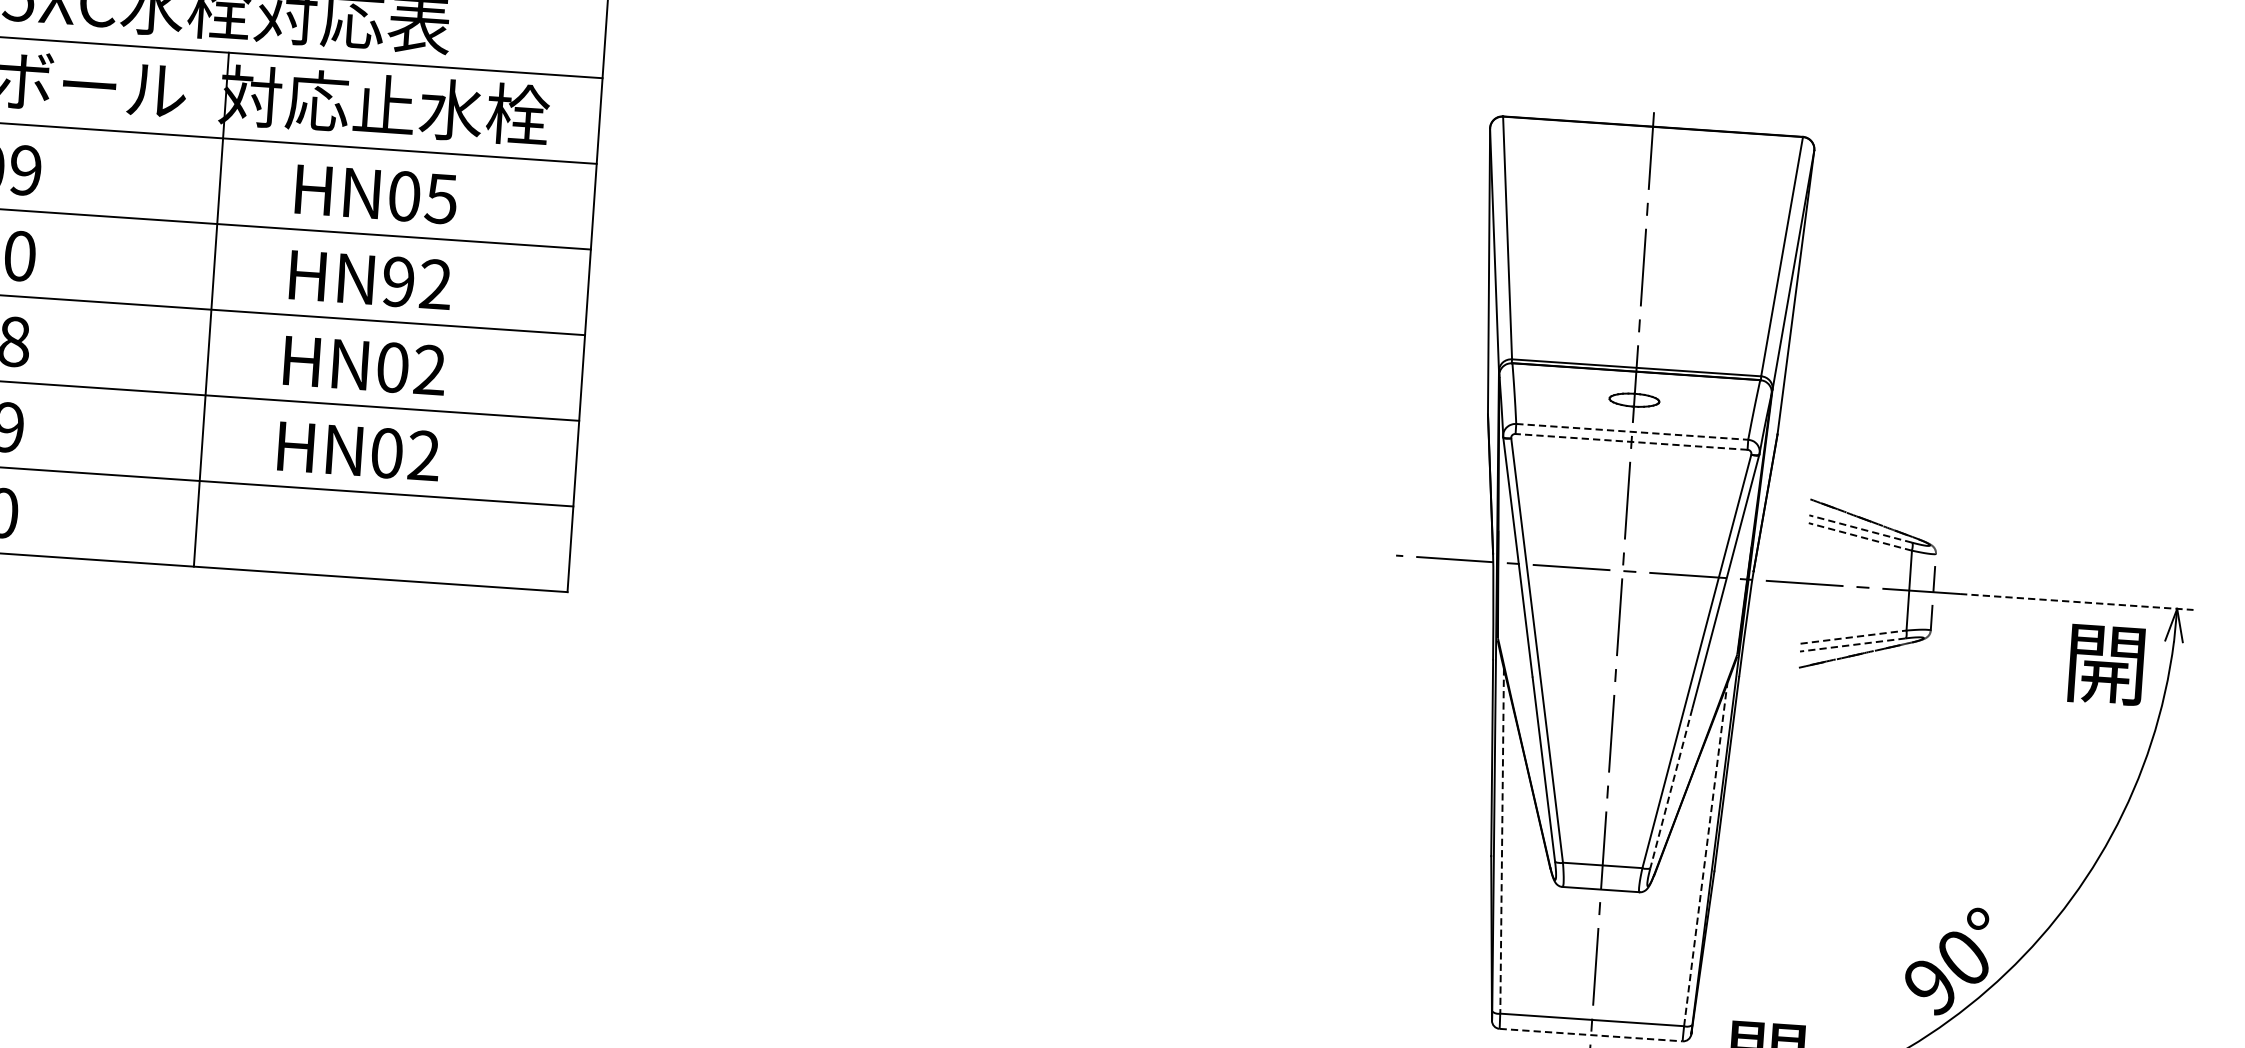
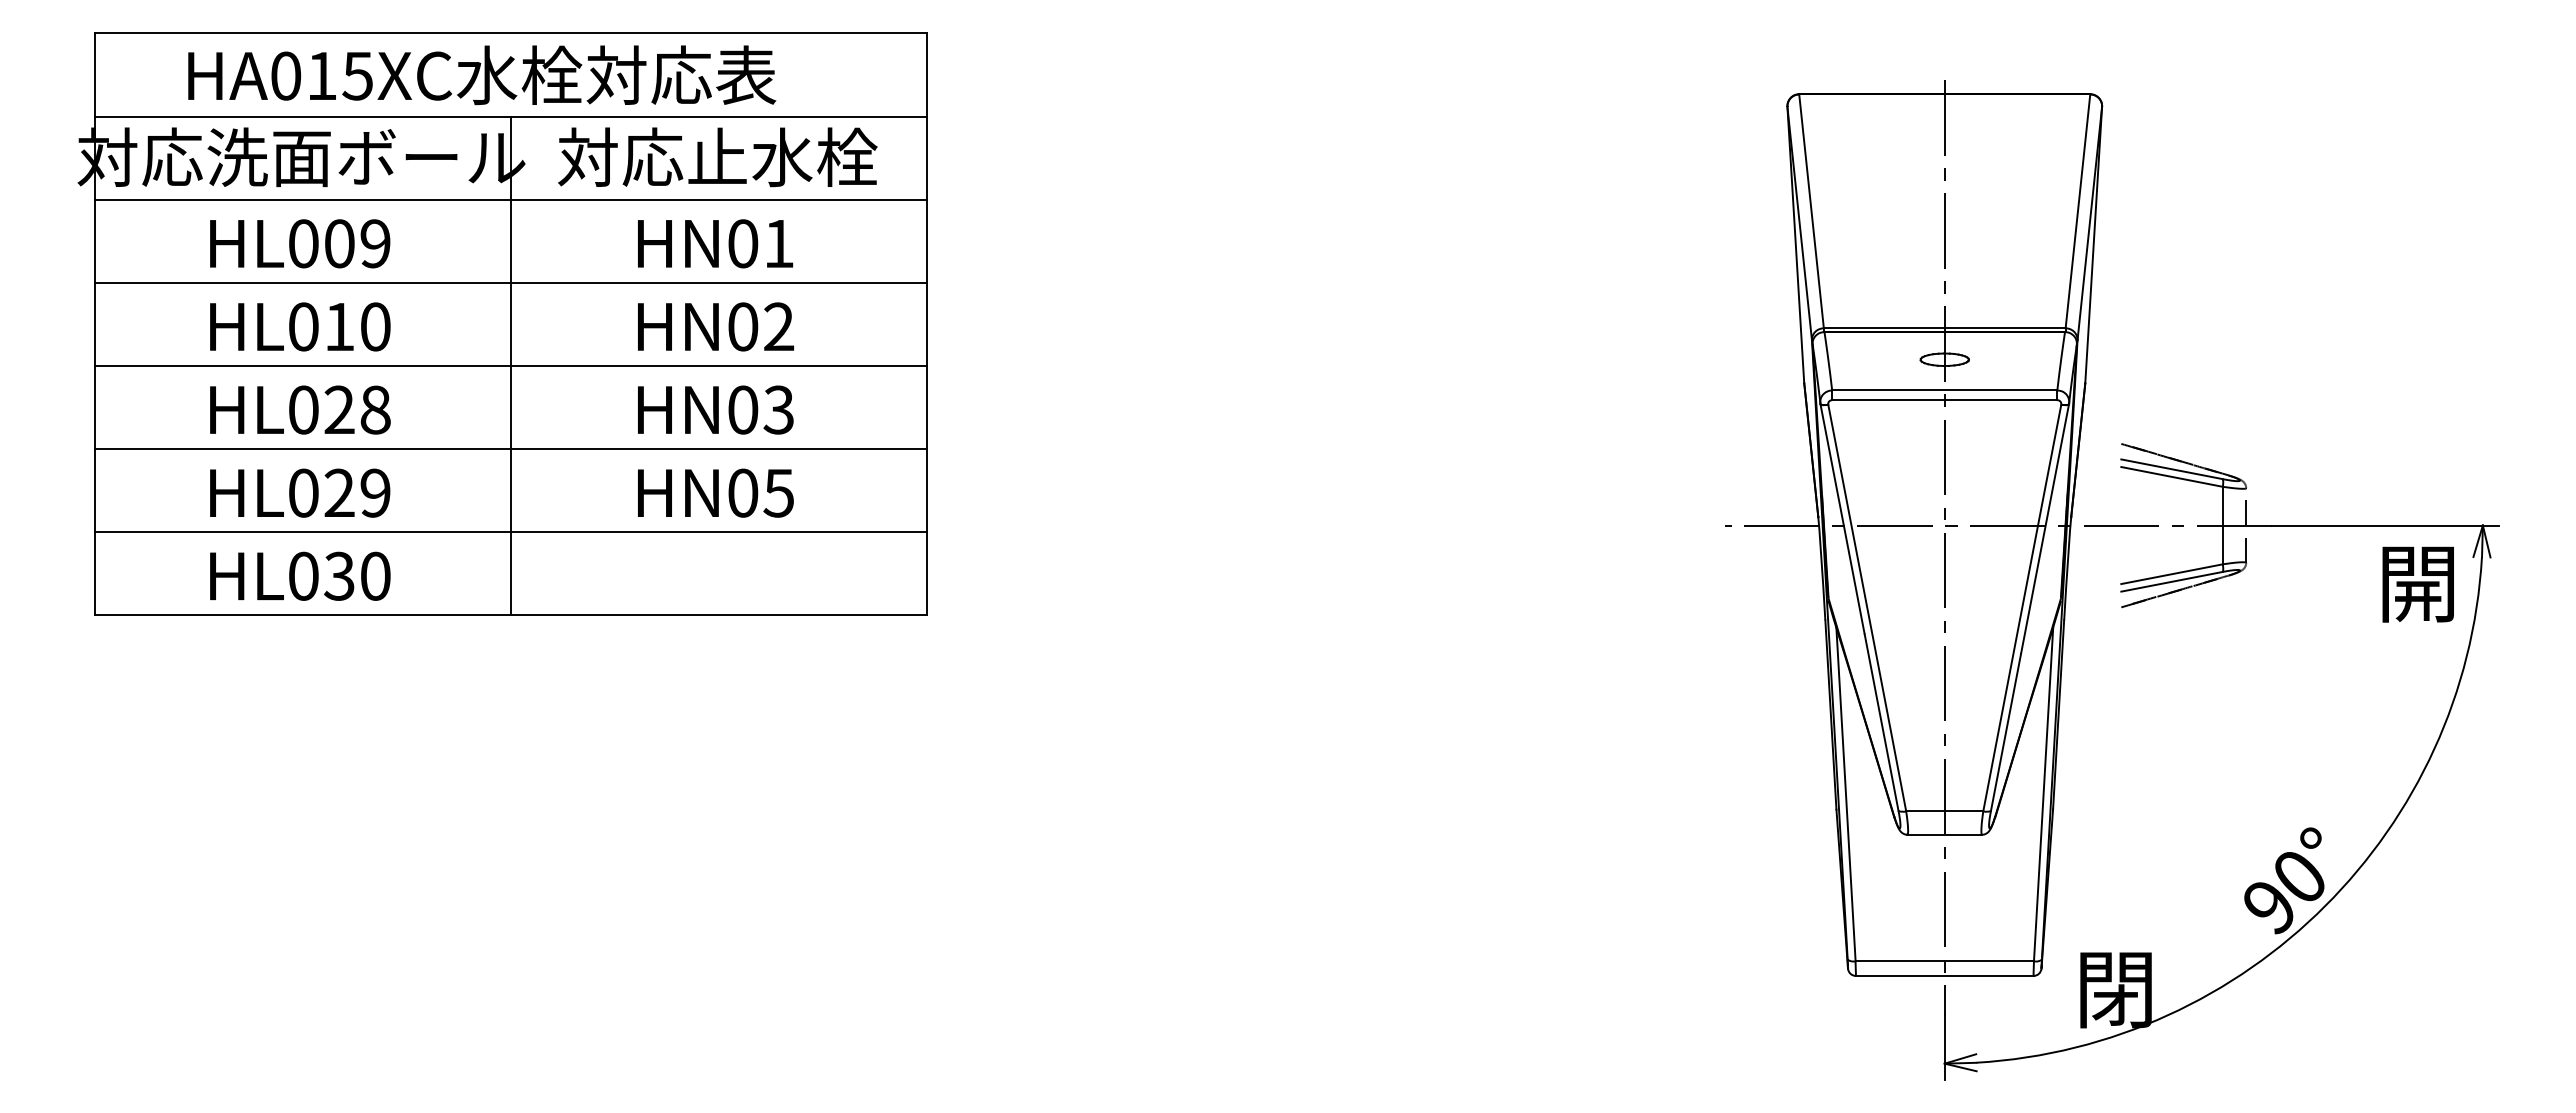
text: (440, 199) -> (778, 244), HN05 -> HN01
text: (399, 281) -> (743, 326), HN92 -> HN02
line: (211, 309) -> (511, 365), moved
text: (429, 370) -> (778, 410), HN02 -> HN03
line: (1631, 431) -> (1944, 390), dashed -> solid
line: (1631, 442) -> (1944, 400), dashed -> solid
text: (423, 455) -> (778, 492), HN02 -> HN05
line: (1860, 529) -> (2171, 469), dashed -> solid
line: (1860, 536) -> (2172, 476), dashed -> solid
line: (2076, 601) -> (2385, 525), dashed -> solid
line: (1853, 637) -> (2172, 574), dashed -> solid
line: (1852, 644) -> (2171, 581), dashed -> solid
line: (1670, 788) -> (2005, 732), dashed -> solid
line: (1502, 841) -> (1846, 794), dashed -> solid
line: (1705, 854) -> (2043, 793), dashed -> solid
line: (1590, 1034) -> (1944, 975), dashed -> solid

